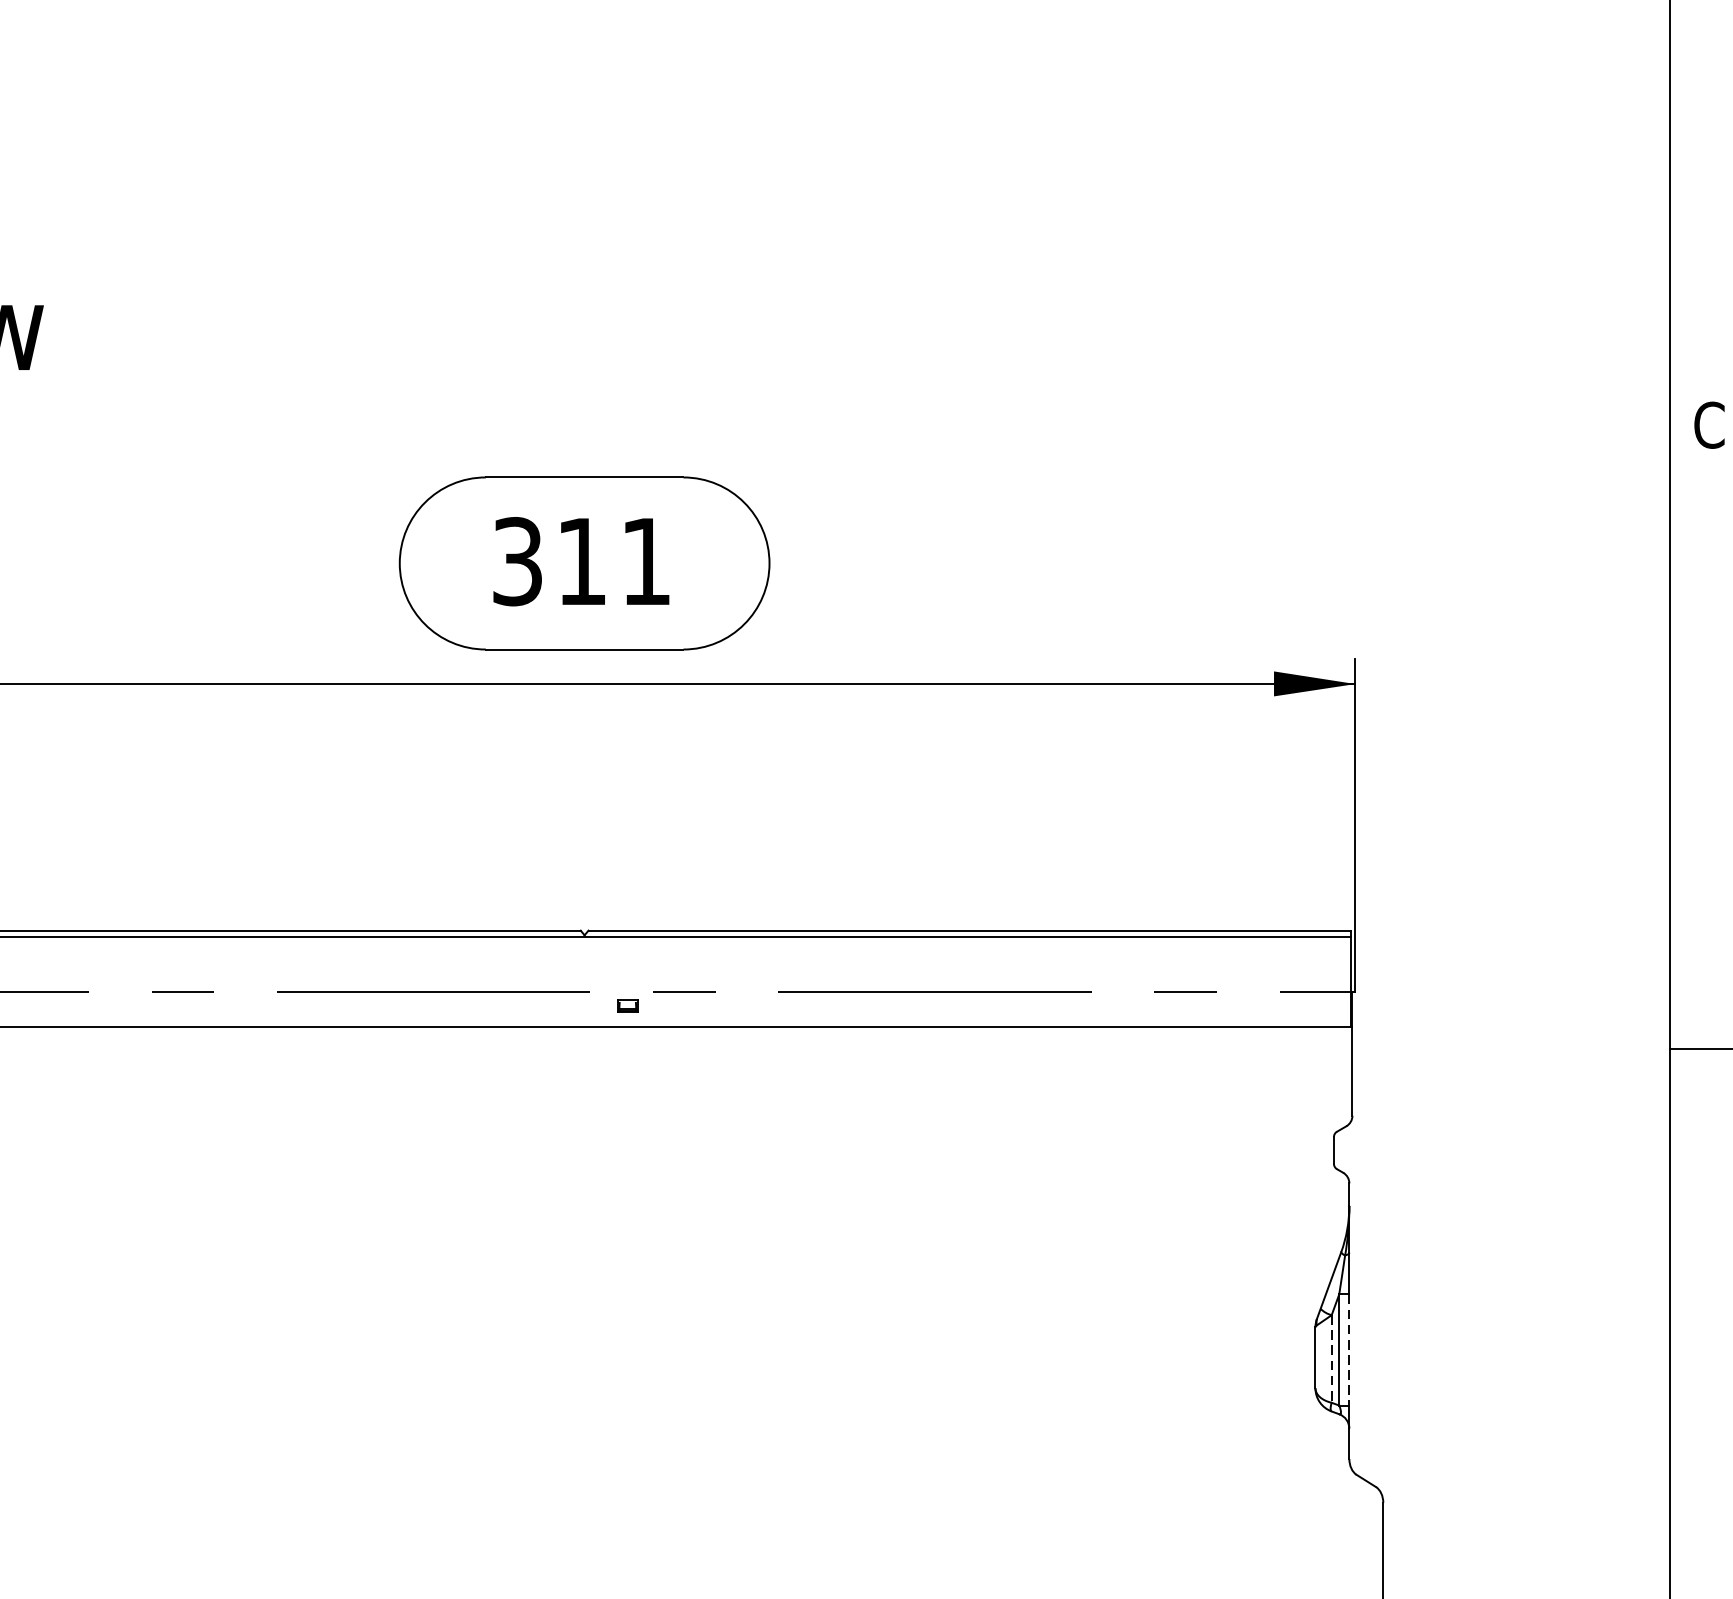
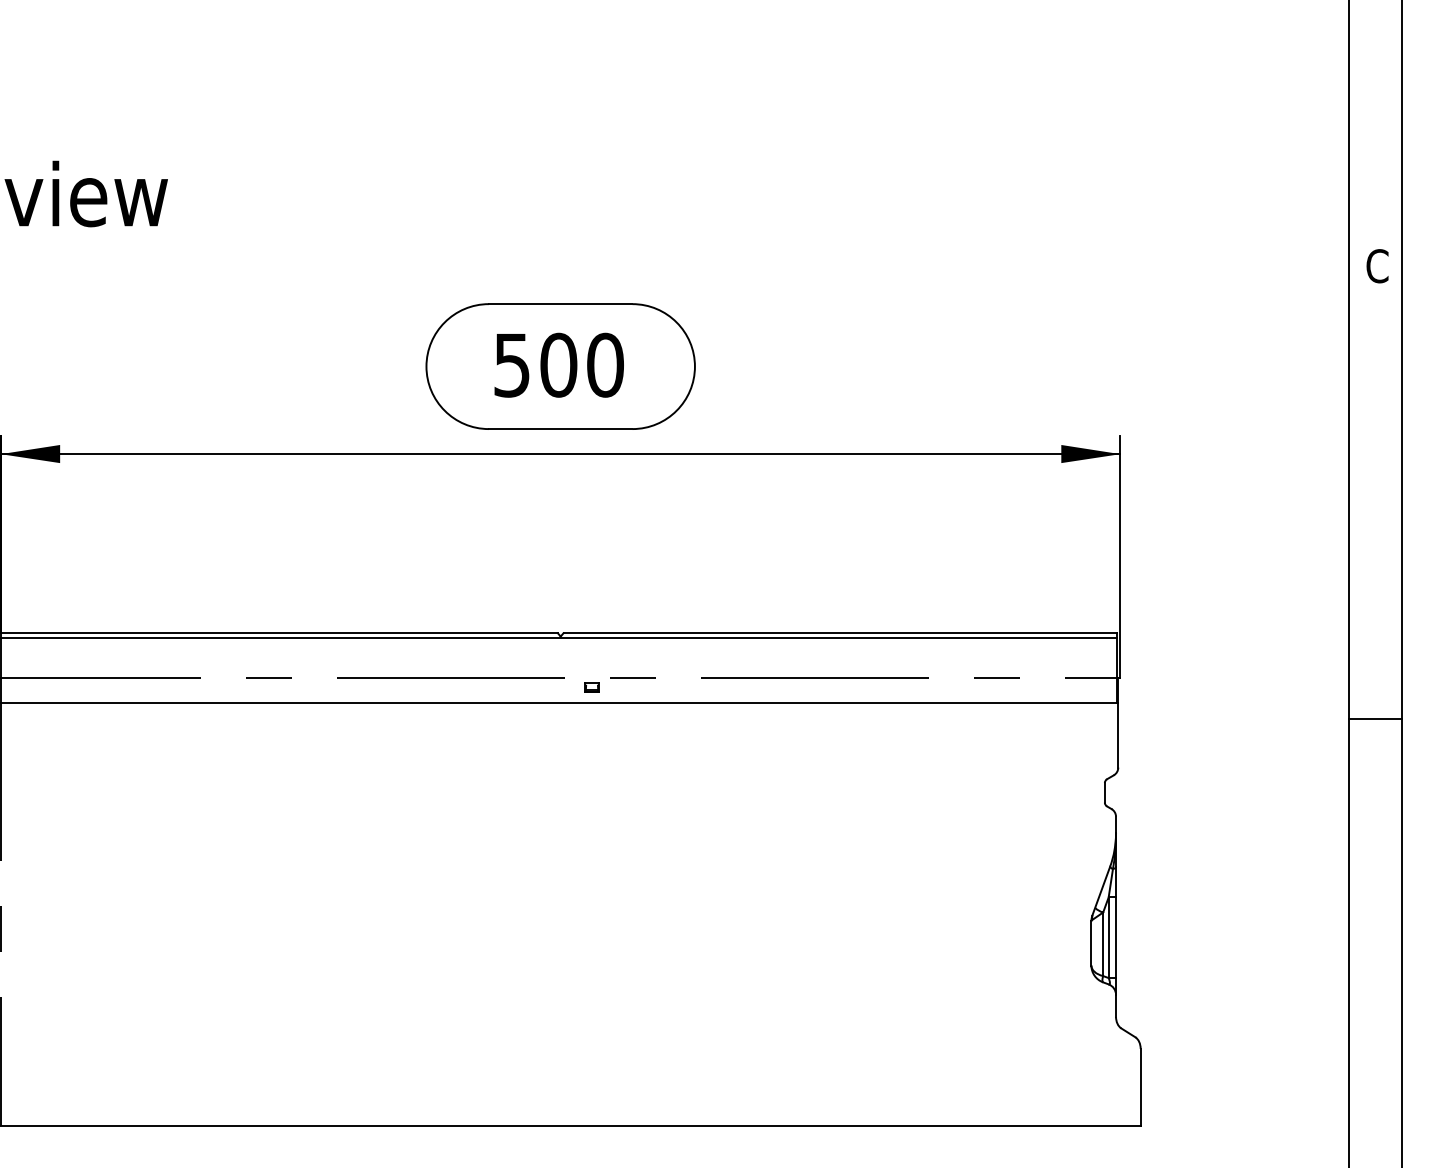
text: (582, 560) -> (559, 364), 311 -> 500
line: (1350, 1351) -> (1116, 938), dashed -> solid
line: (1332, 1359) -> (1103, 944), dashed -> solid

